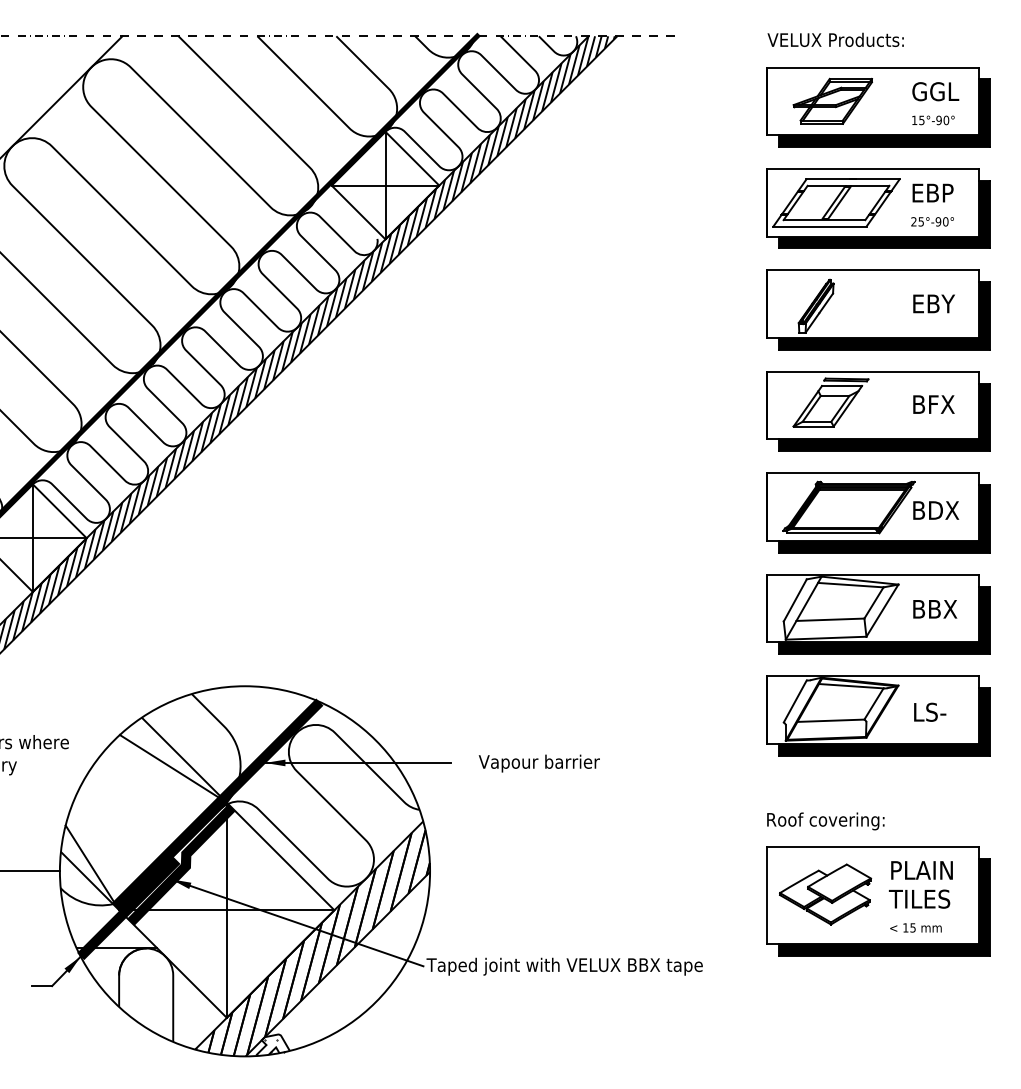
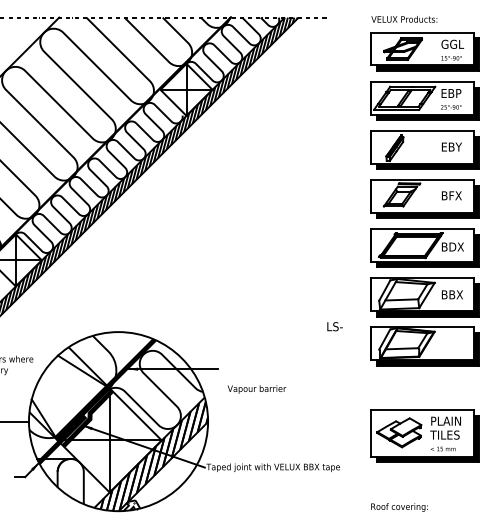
text: (929, 711) -> (334, 326), moved
text: (538, 763) -> (256, 389), moved
text: (825, 821) -> (399, 507), moved

